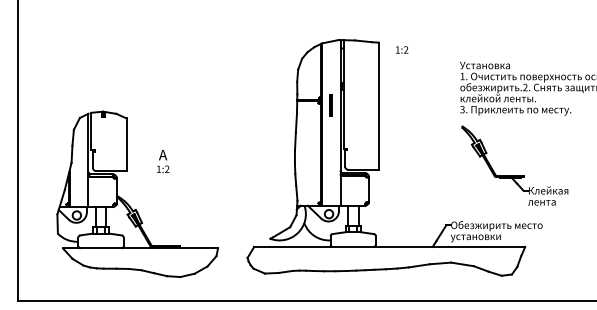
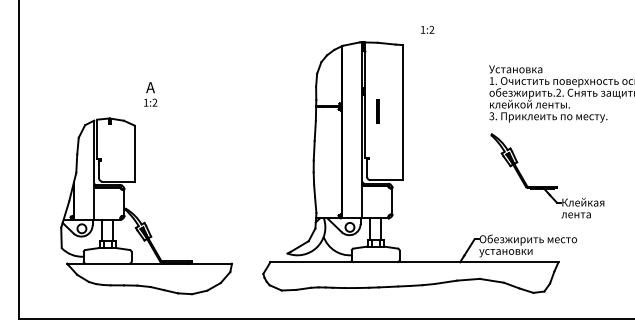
text: (401, 49) -> (427, 29), moved
line: (330, 105) -> (377, 111), moved
text: (163, 161) -> (150, 94), moved

